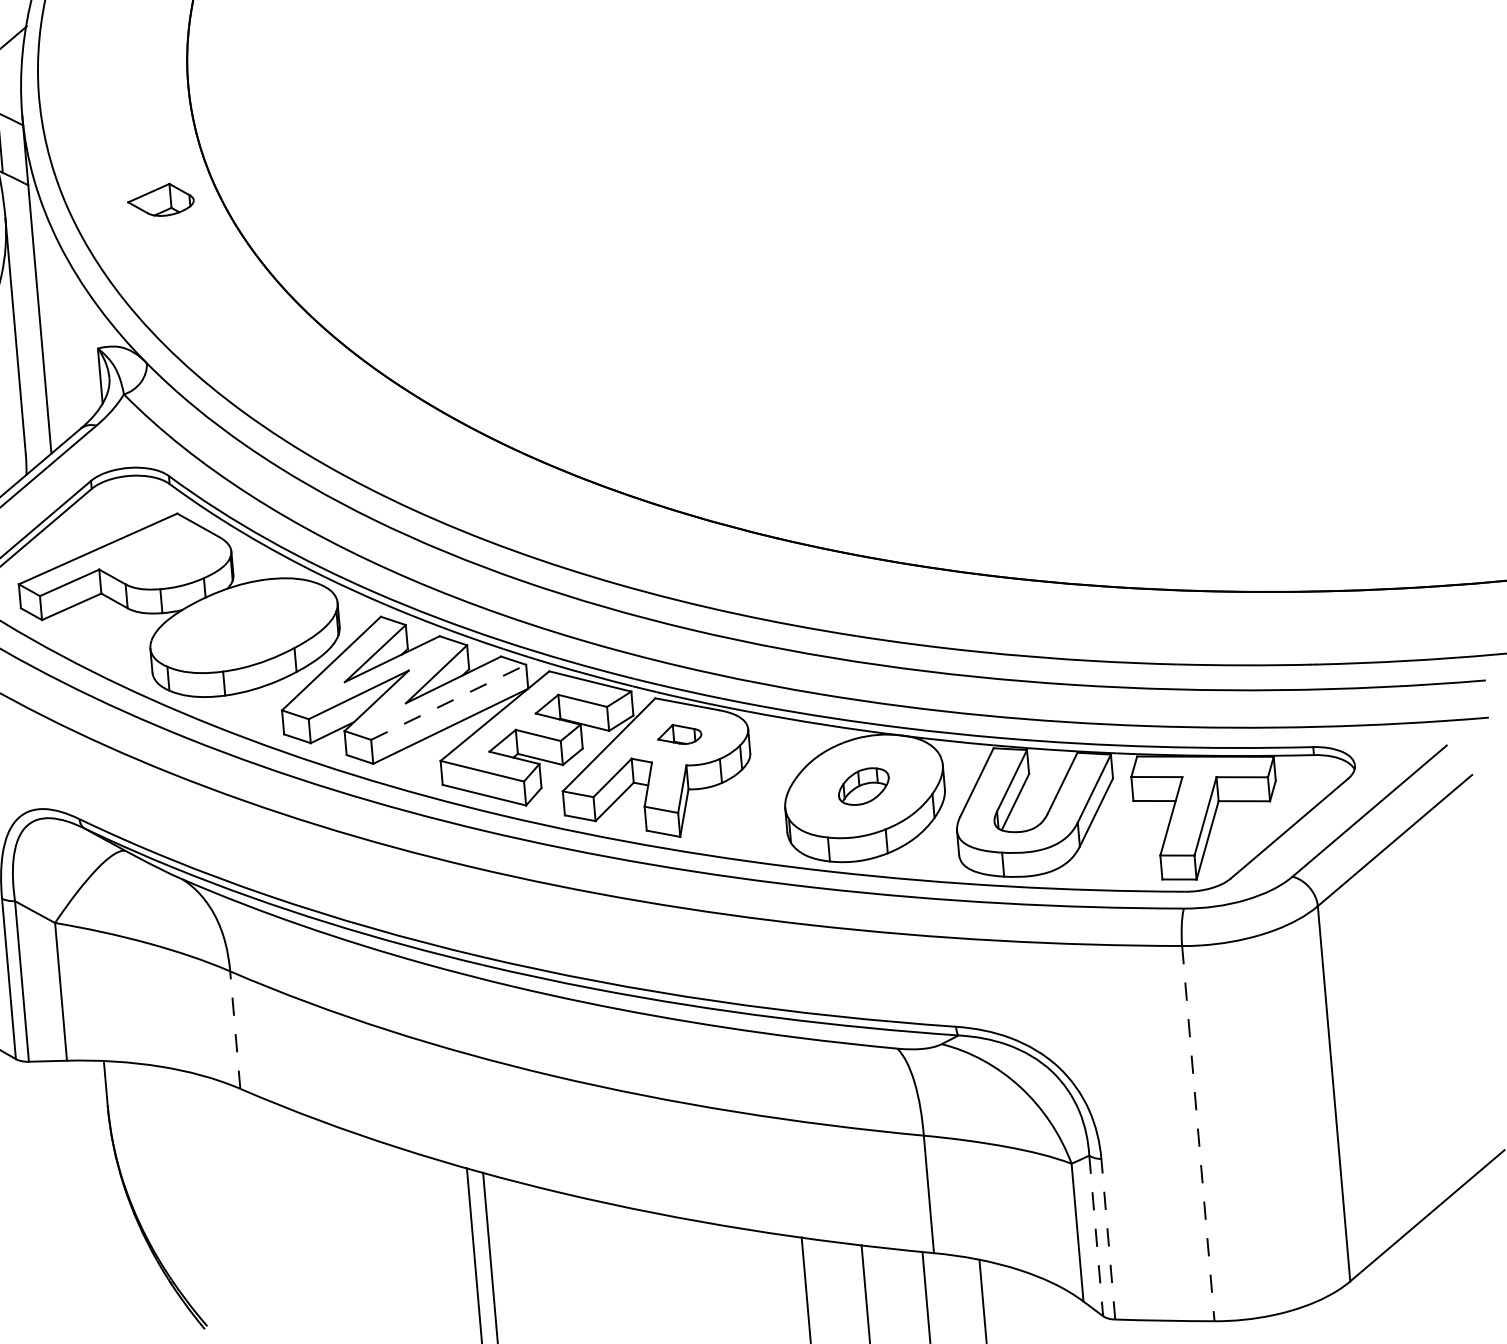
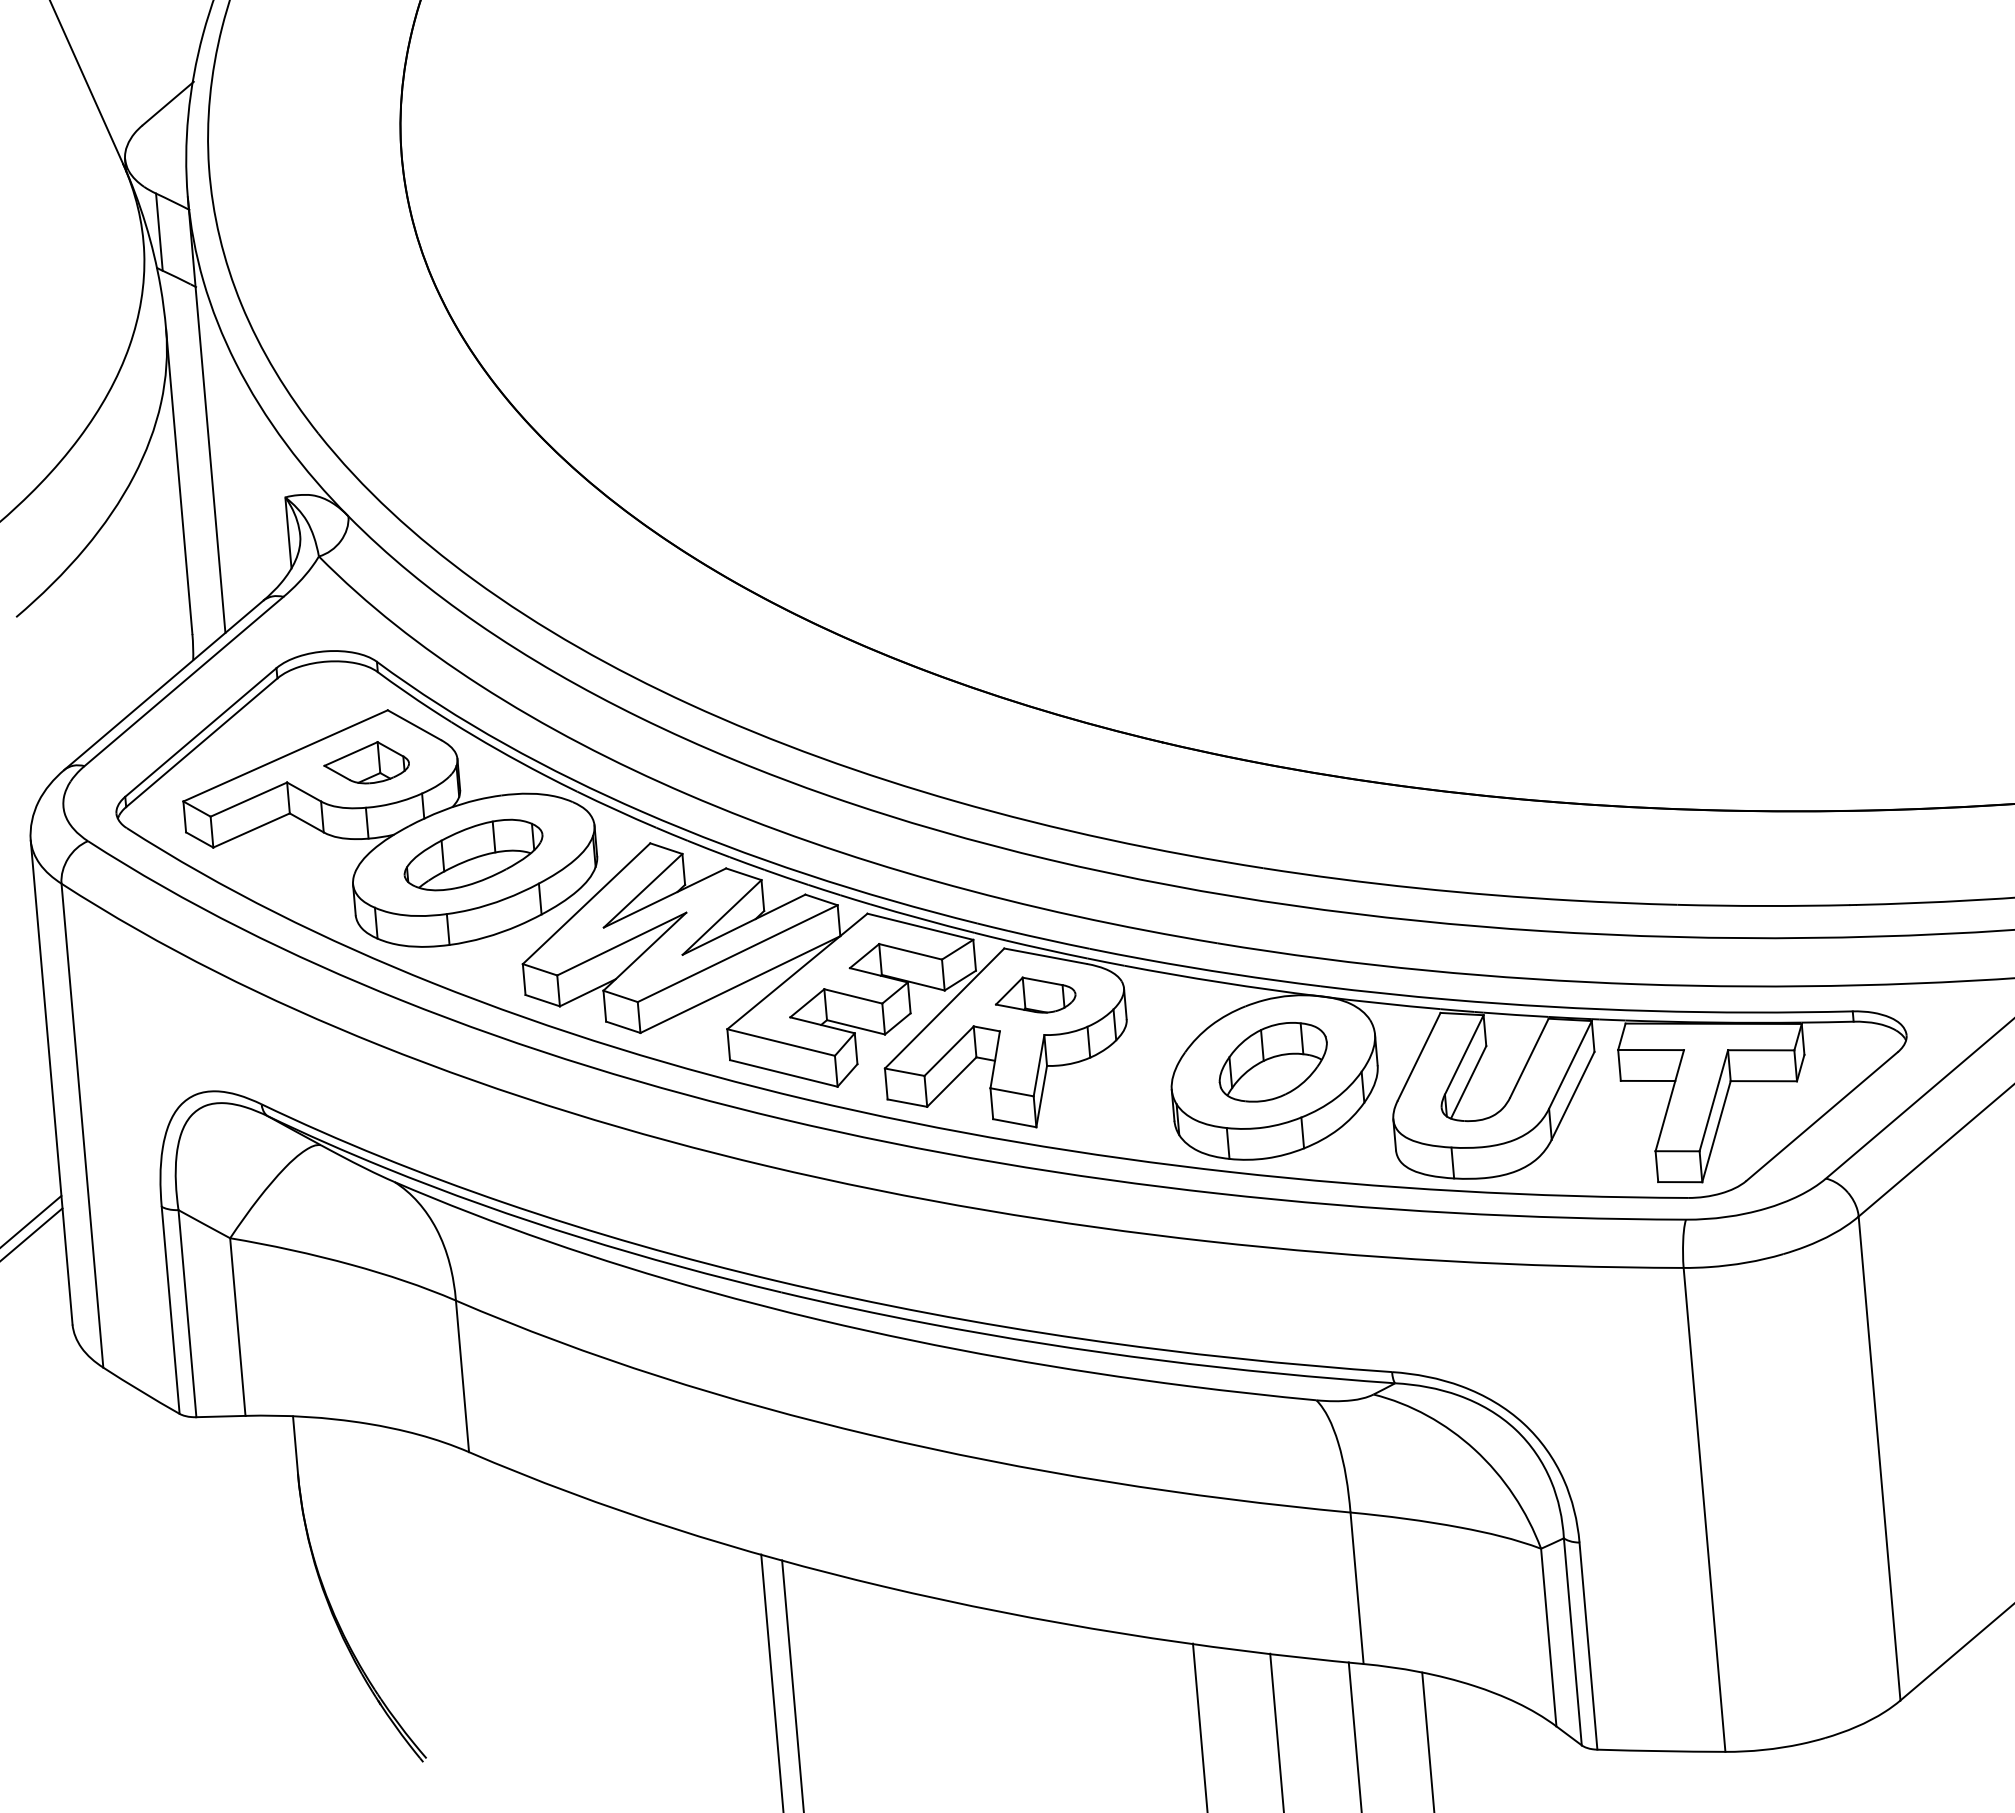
part: (160, 199) -> (366, 762), moved
part: (243, 625) -> (473, 854), added
line: (449, 702) -> (738, 953), dashed -> solid
part: (679, 733) -> (1035, 994), size x1.43
part: (863, 786) -> (1272, 1062), size x1.67
line: (235, 1029) -> (462, 1375), dashed -> solid
line: (1198, 1133) -> (1704, 1509), dashed -> solid
line: (1095, 1235) -> (1572, 1641), dashed -> solid
line: (1108, 1239) -> (1588, 1646), dashed -> solid

